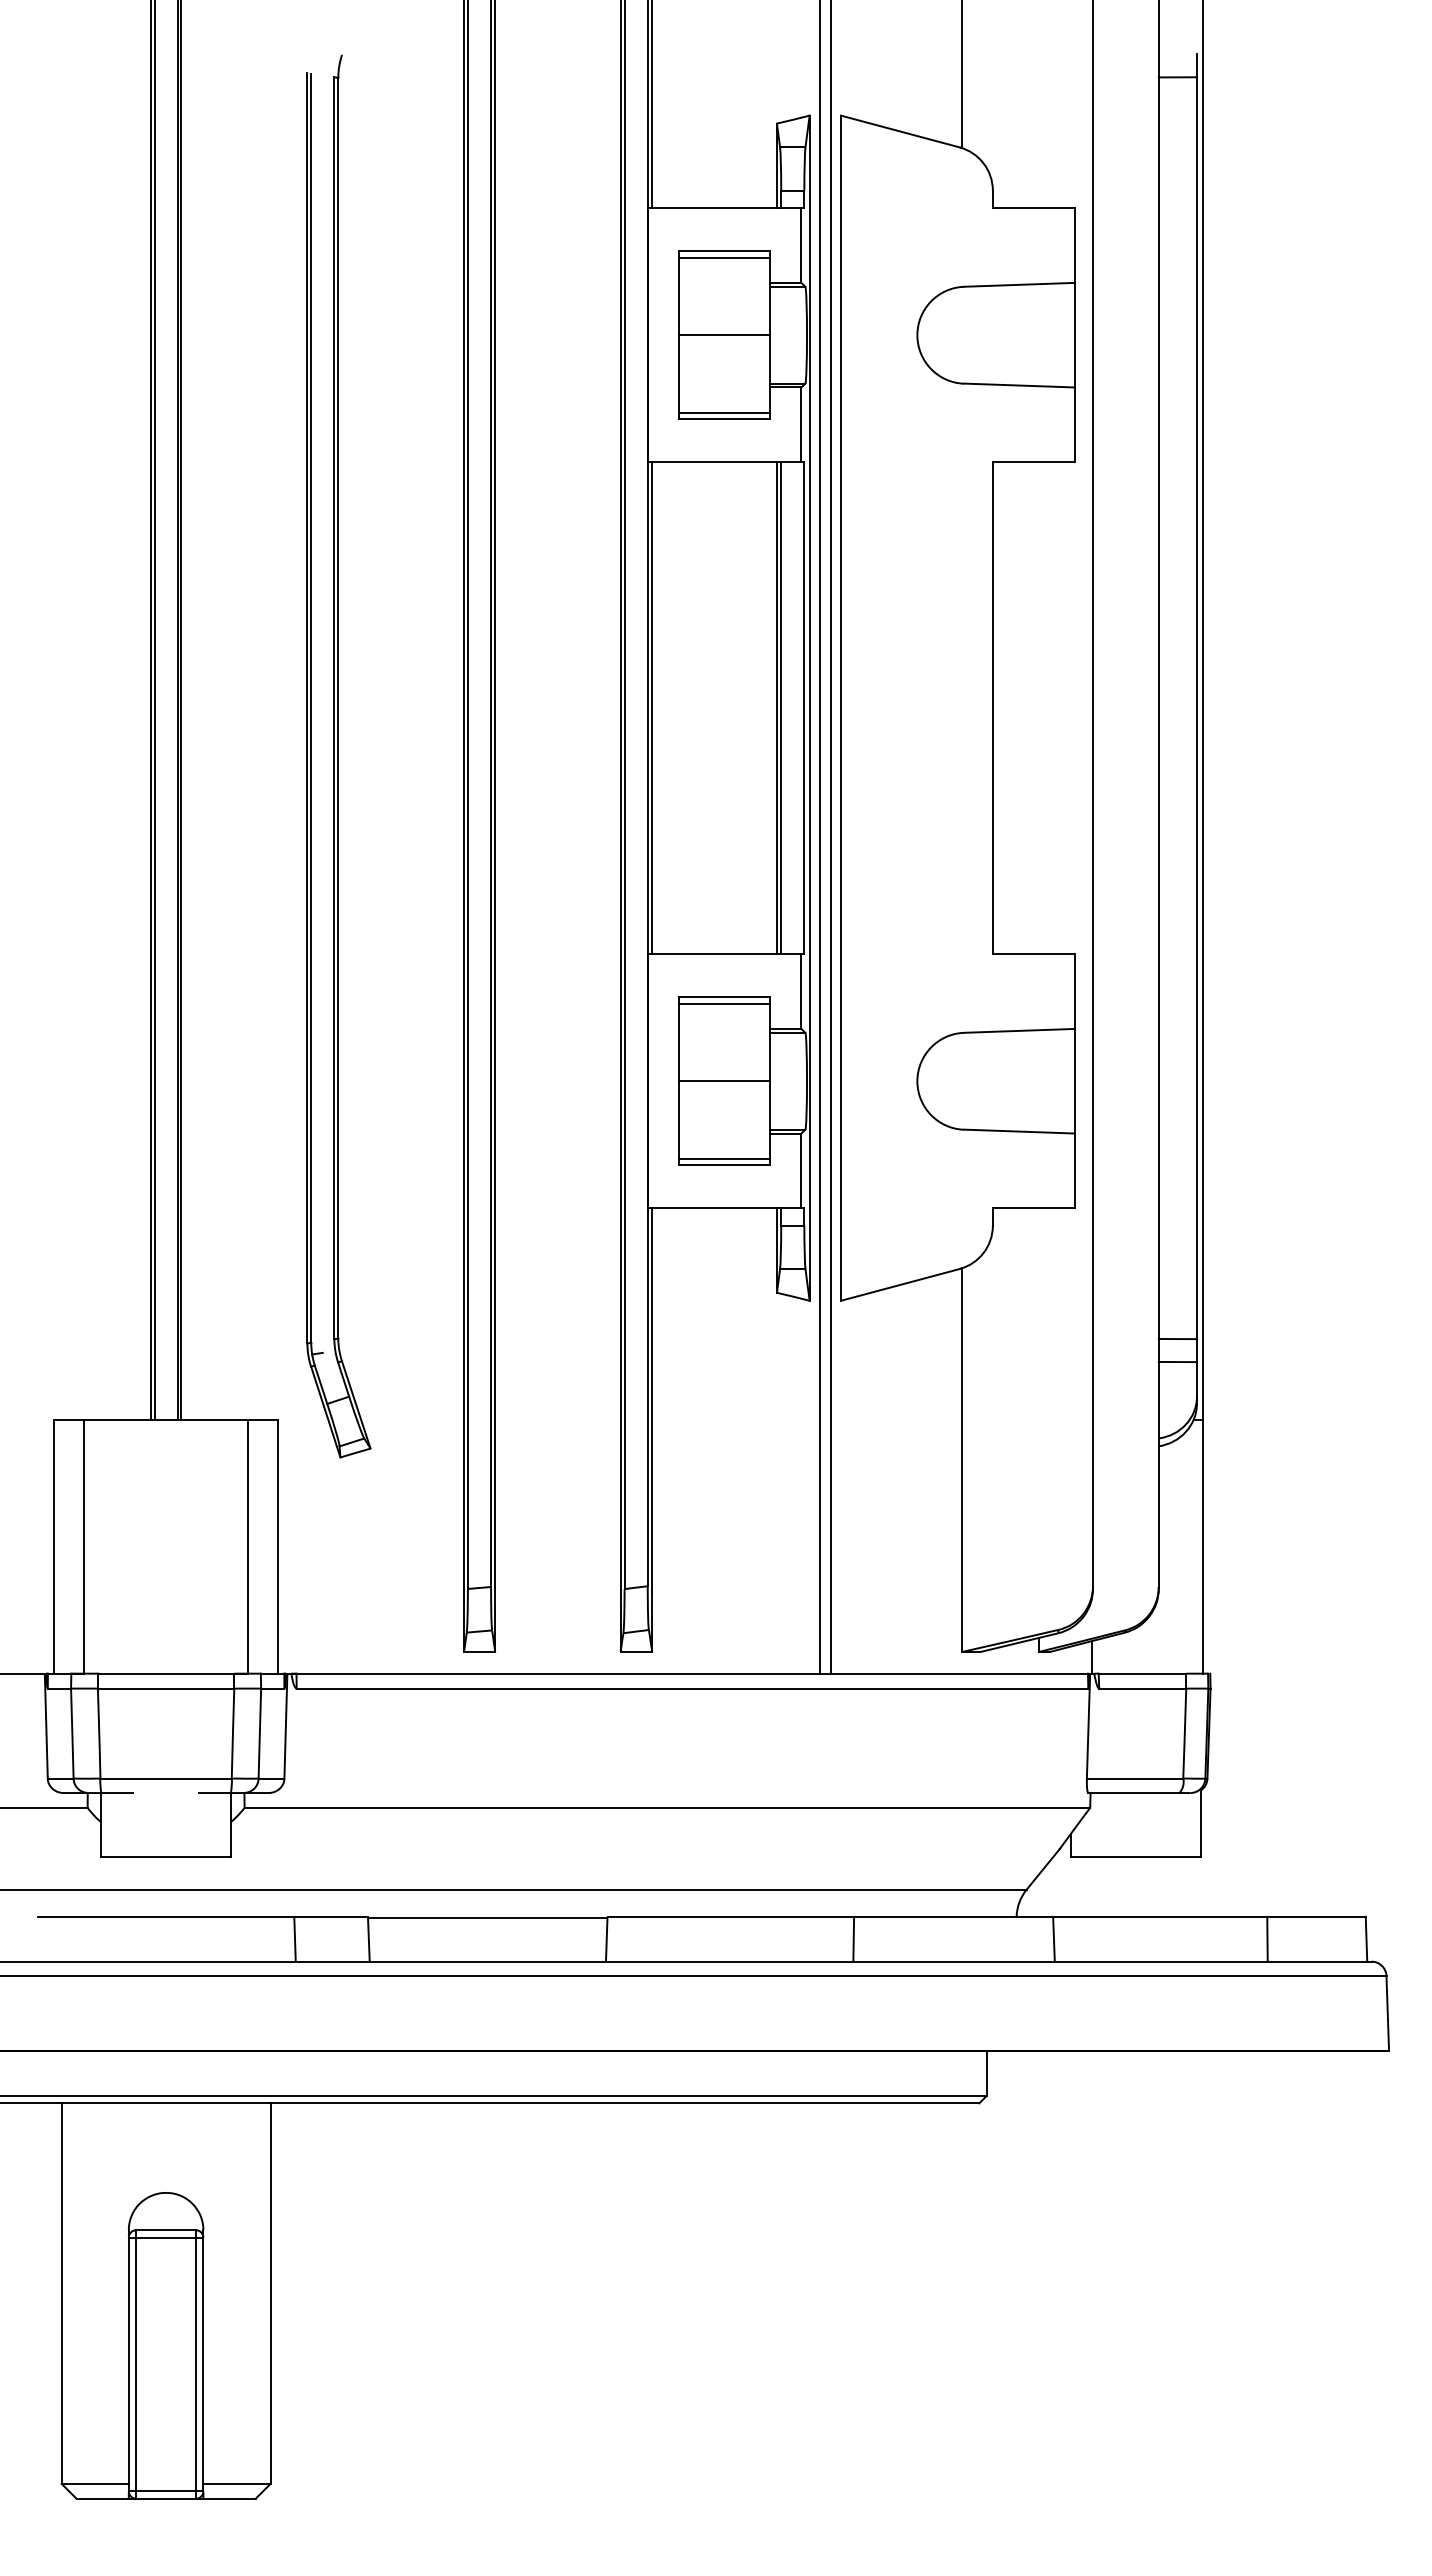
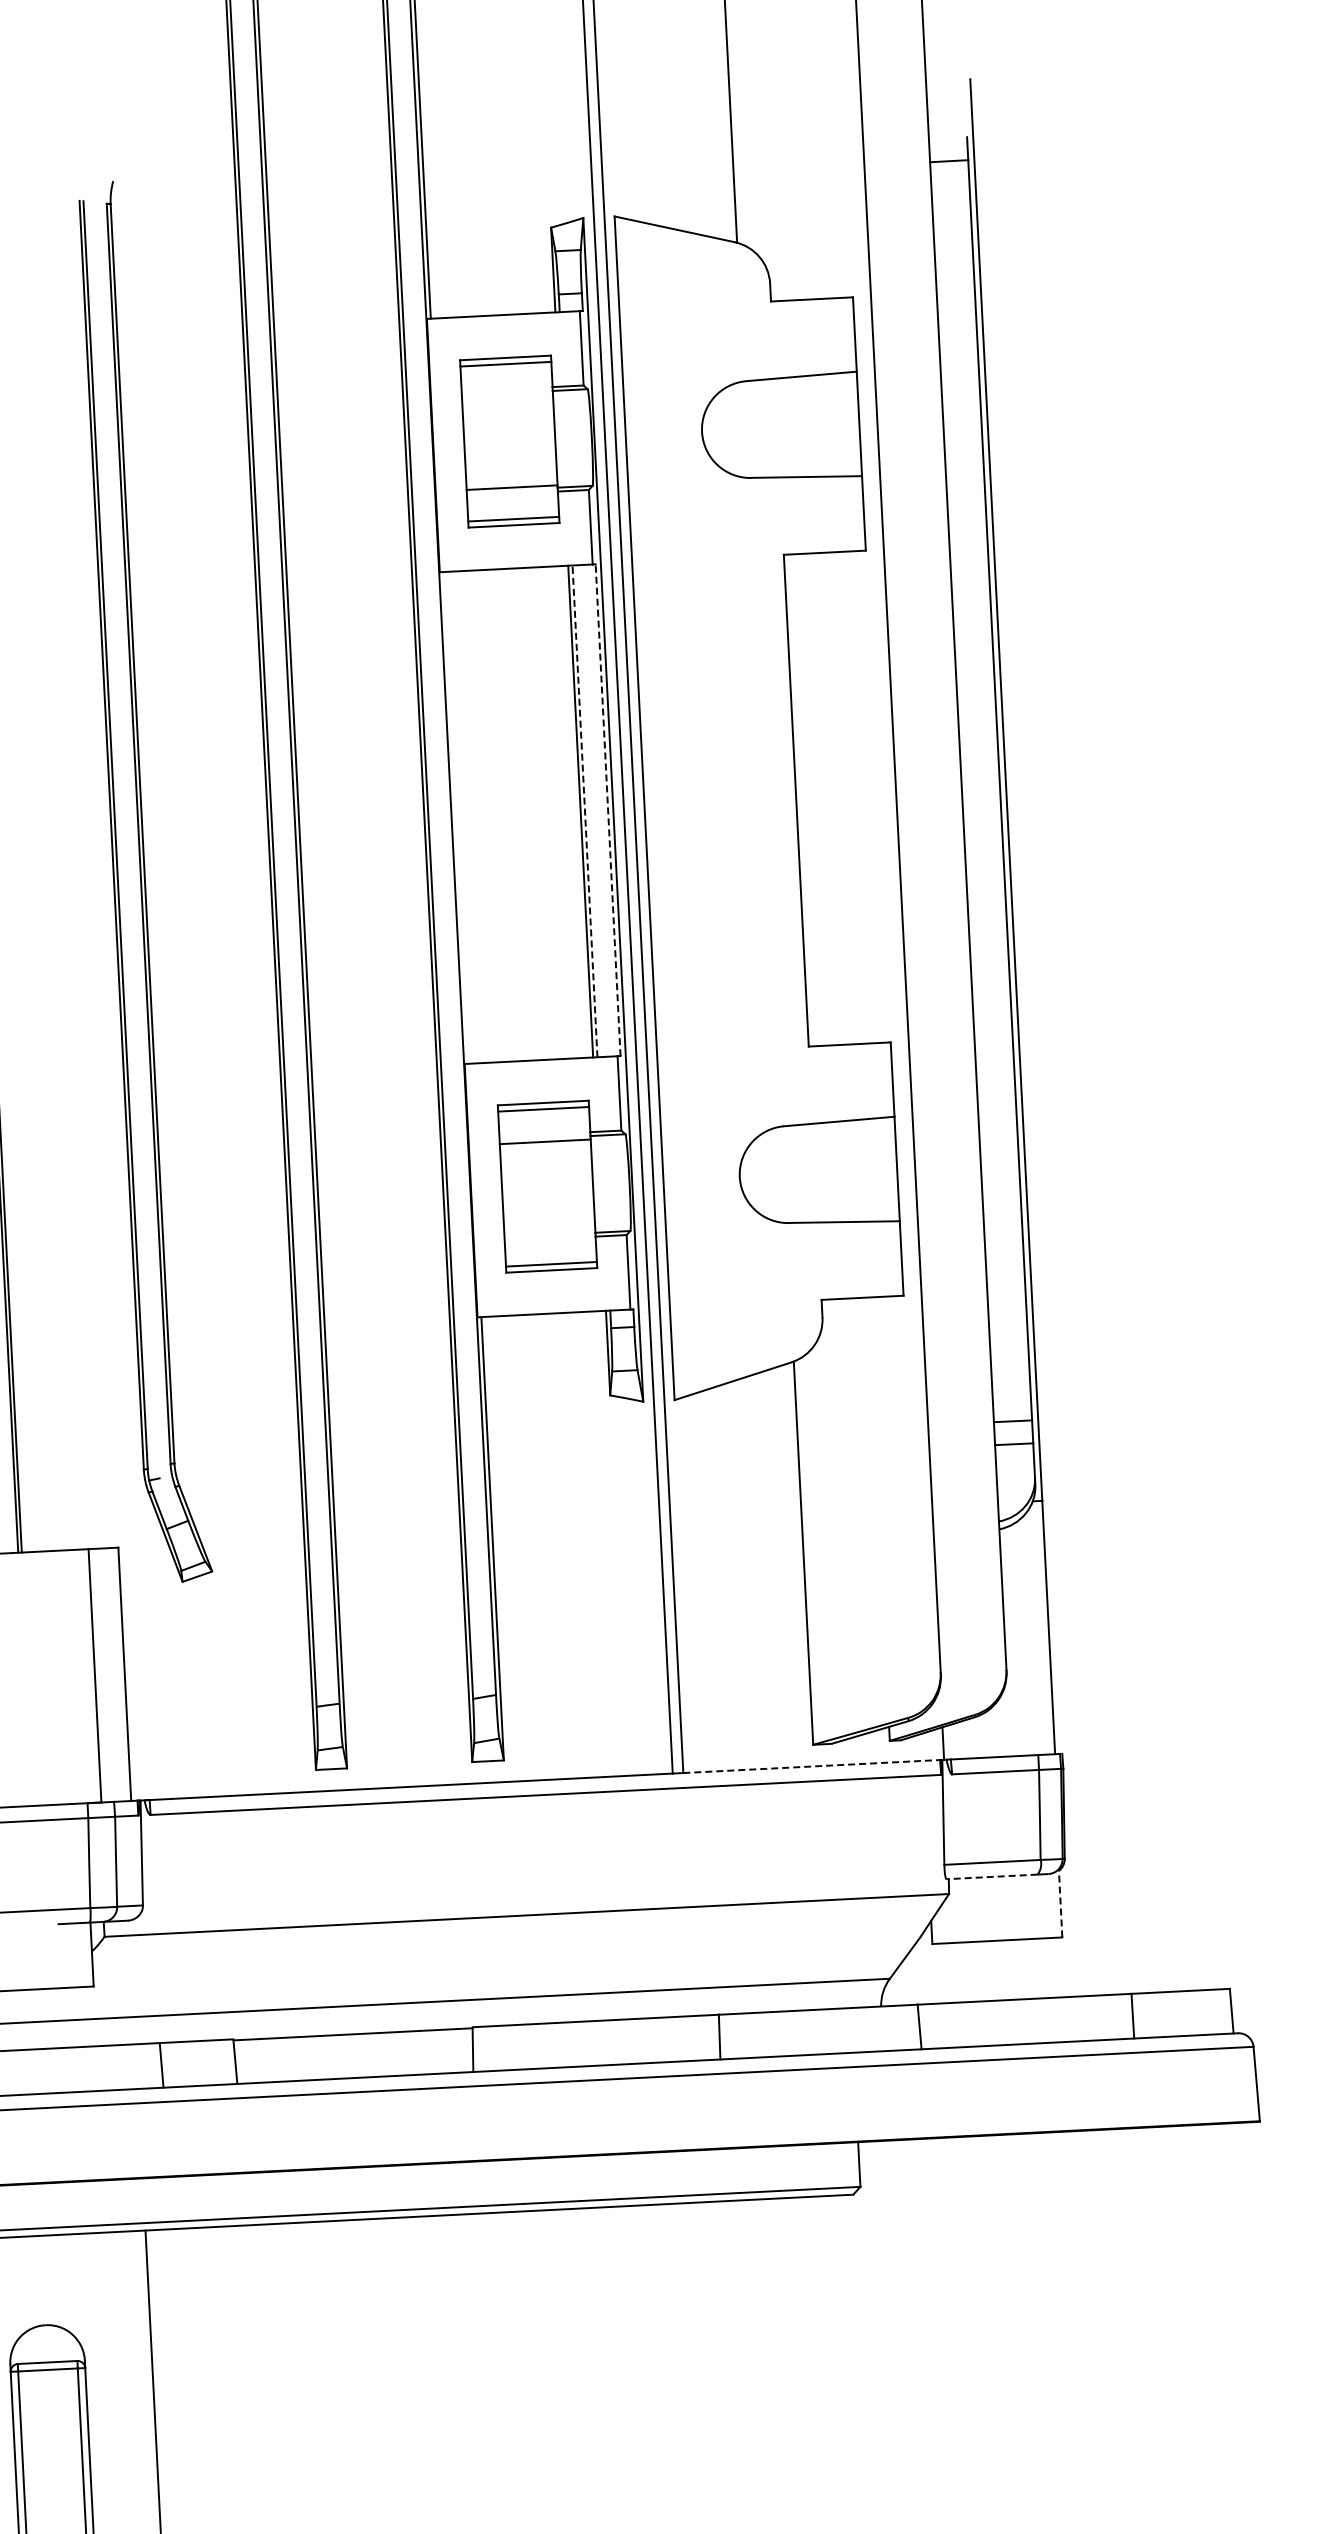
line: (724, 335) -> (511, 487), moved
line: (781, 707) -> (585, 810), solid -> dashed
line: (804, 707) -> (608, 809), solid -> dashed
line: (652, 708) -> (456, 818), removed
line: (724, 1081) -> (544, 1142), moved
line: (960, 1673) -> (812, 1766), solid -> dashed
line: (1133, 1793) -> (991, 1877), solid -> dashed
line: (1201, 1823) -> (1061, 1903), solid -> dashed

